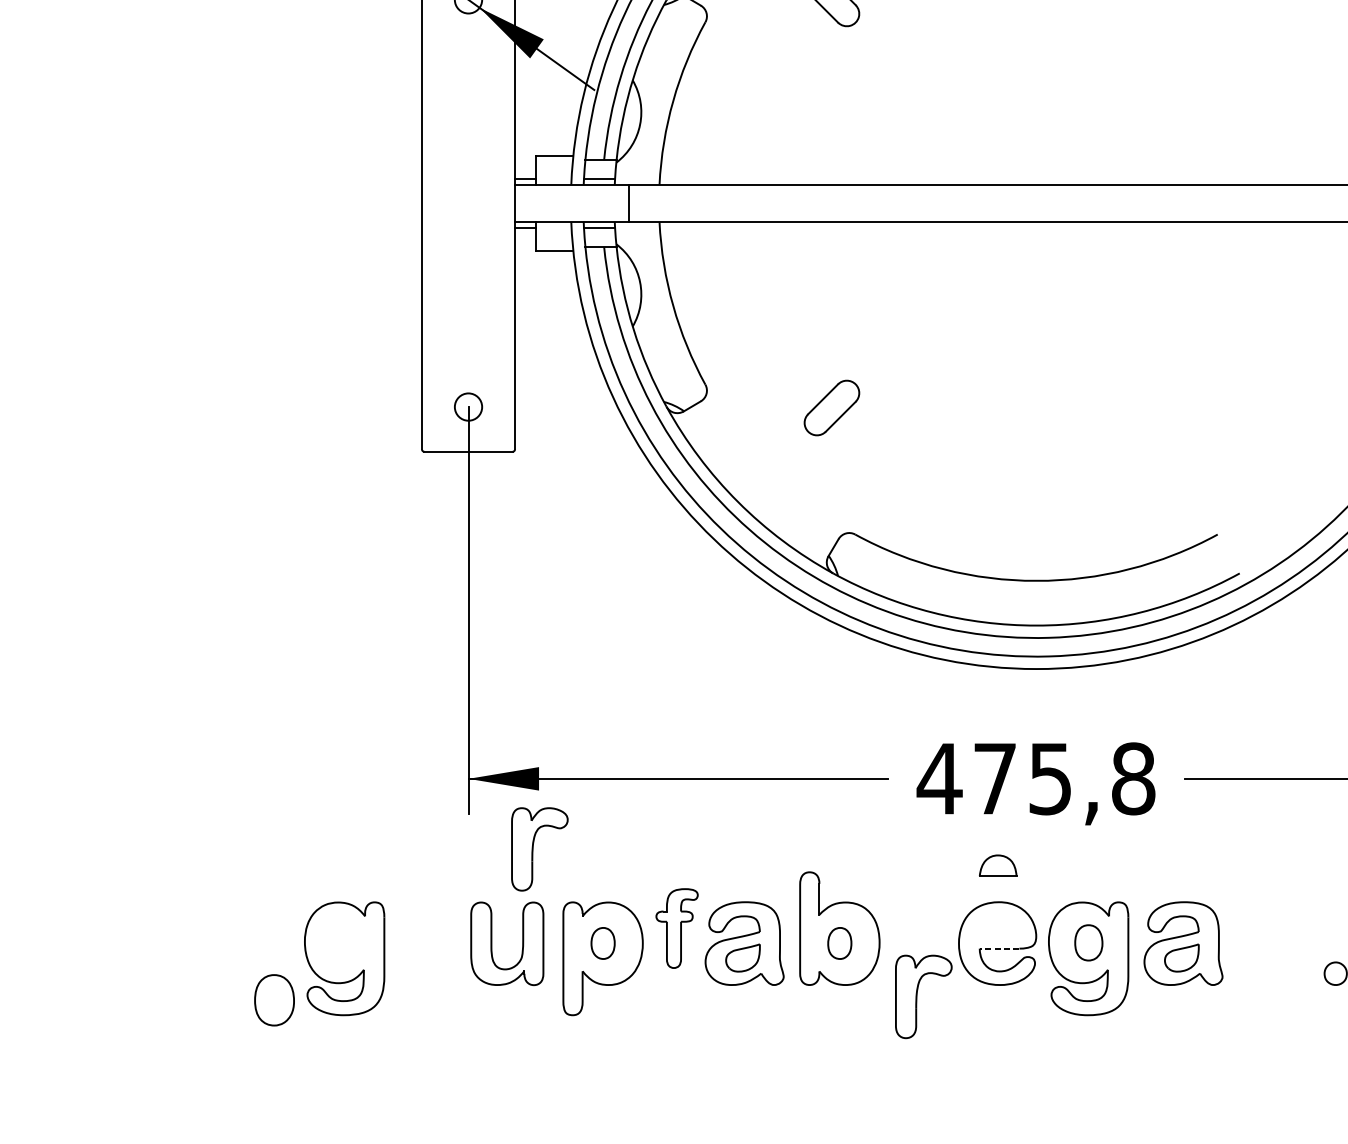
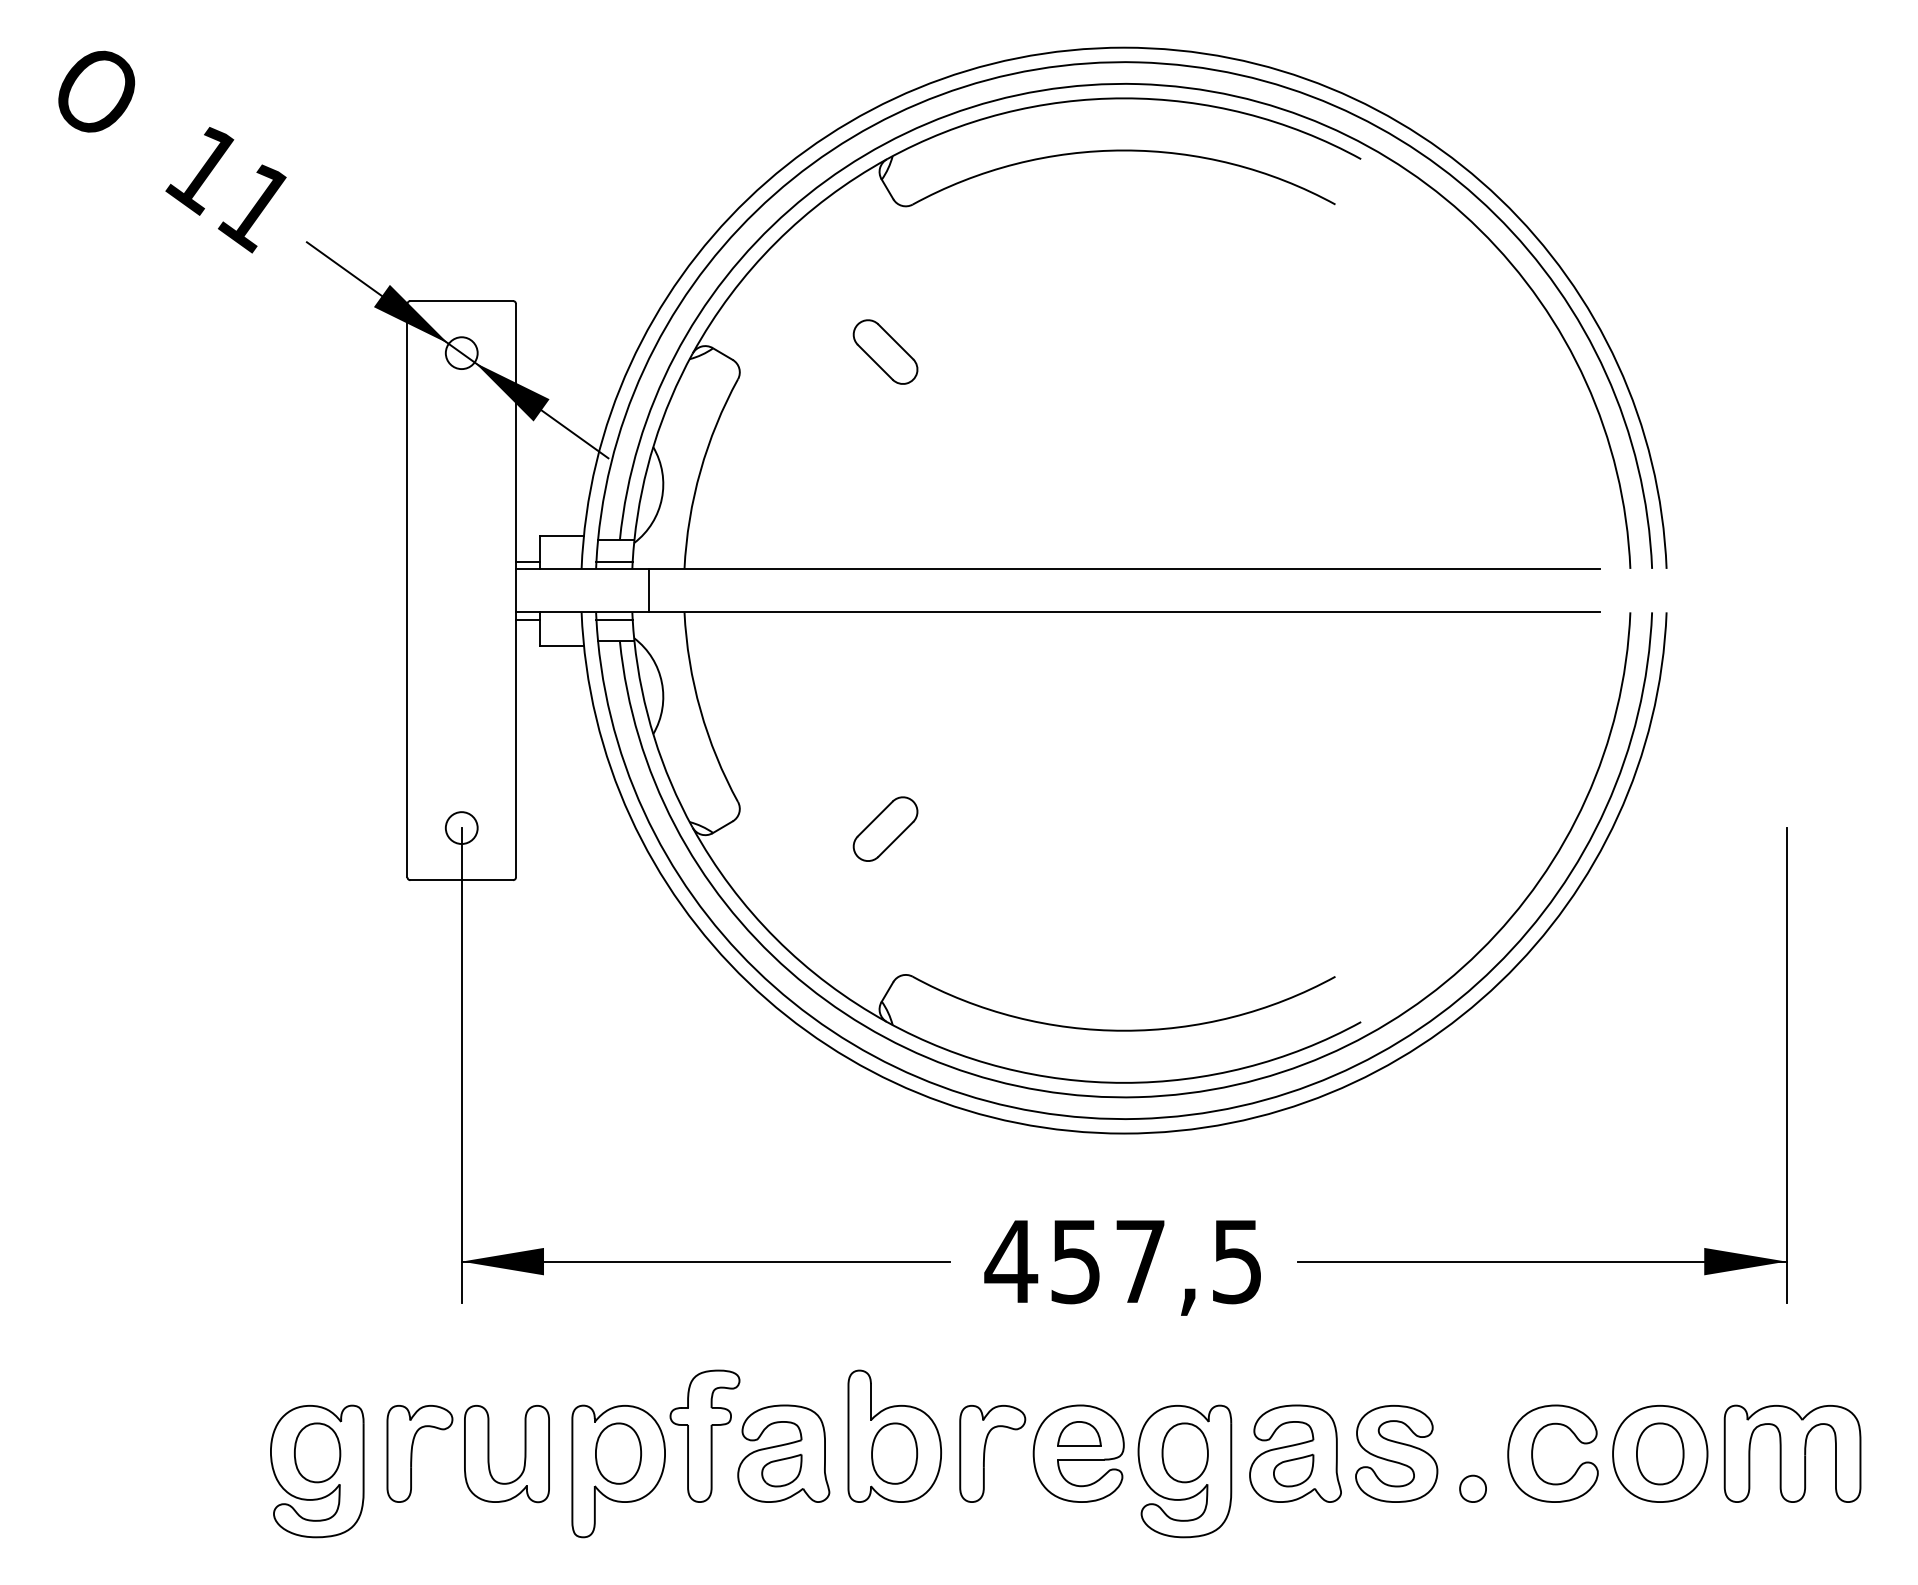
text: (1064, 778) -> (1156, 1261), 475,8 -> 457,5
part: (533, 849) -> (412, 1453), moved
part: (998, 865) -> (1079, 1433), moved
part: (676, 927) -> (704, 1435), size x1.43
part: (1088, 942) -> (1184, 1452), size x1.43
part: (602, 943) -> (618, 1453), size x1.67
part: (839, 943) -> (894, 1453), size x1.67
part: (1270, 943) -> (1396, 1453), added
line: (999, 948) -> (1080, 1459), dashed -> solid
part: (917, 996) -> (985, 1453), moved
part: (274, 999) -> (317, 1452), moved

